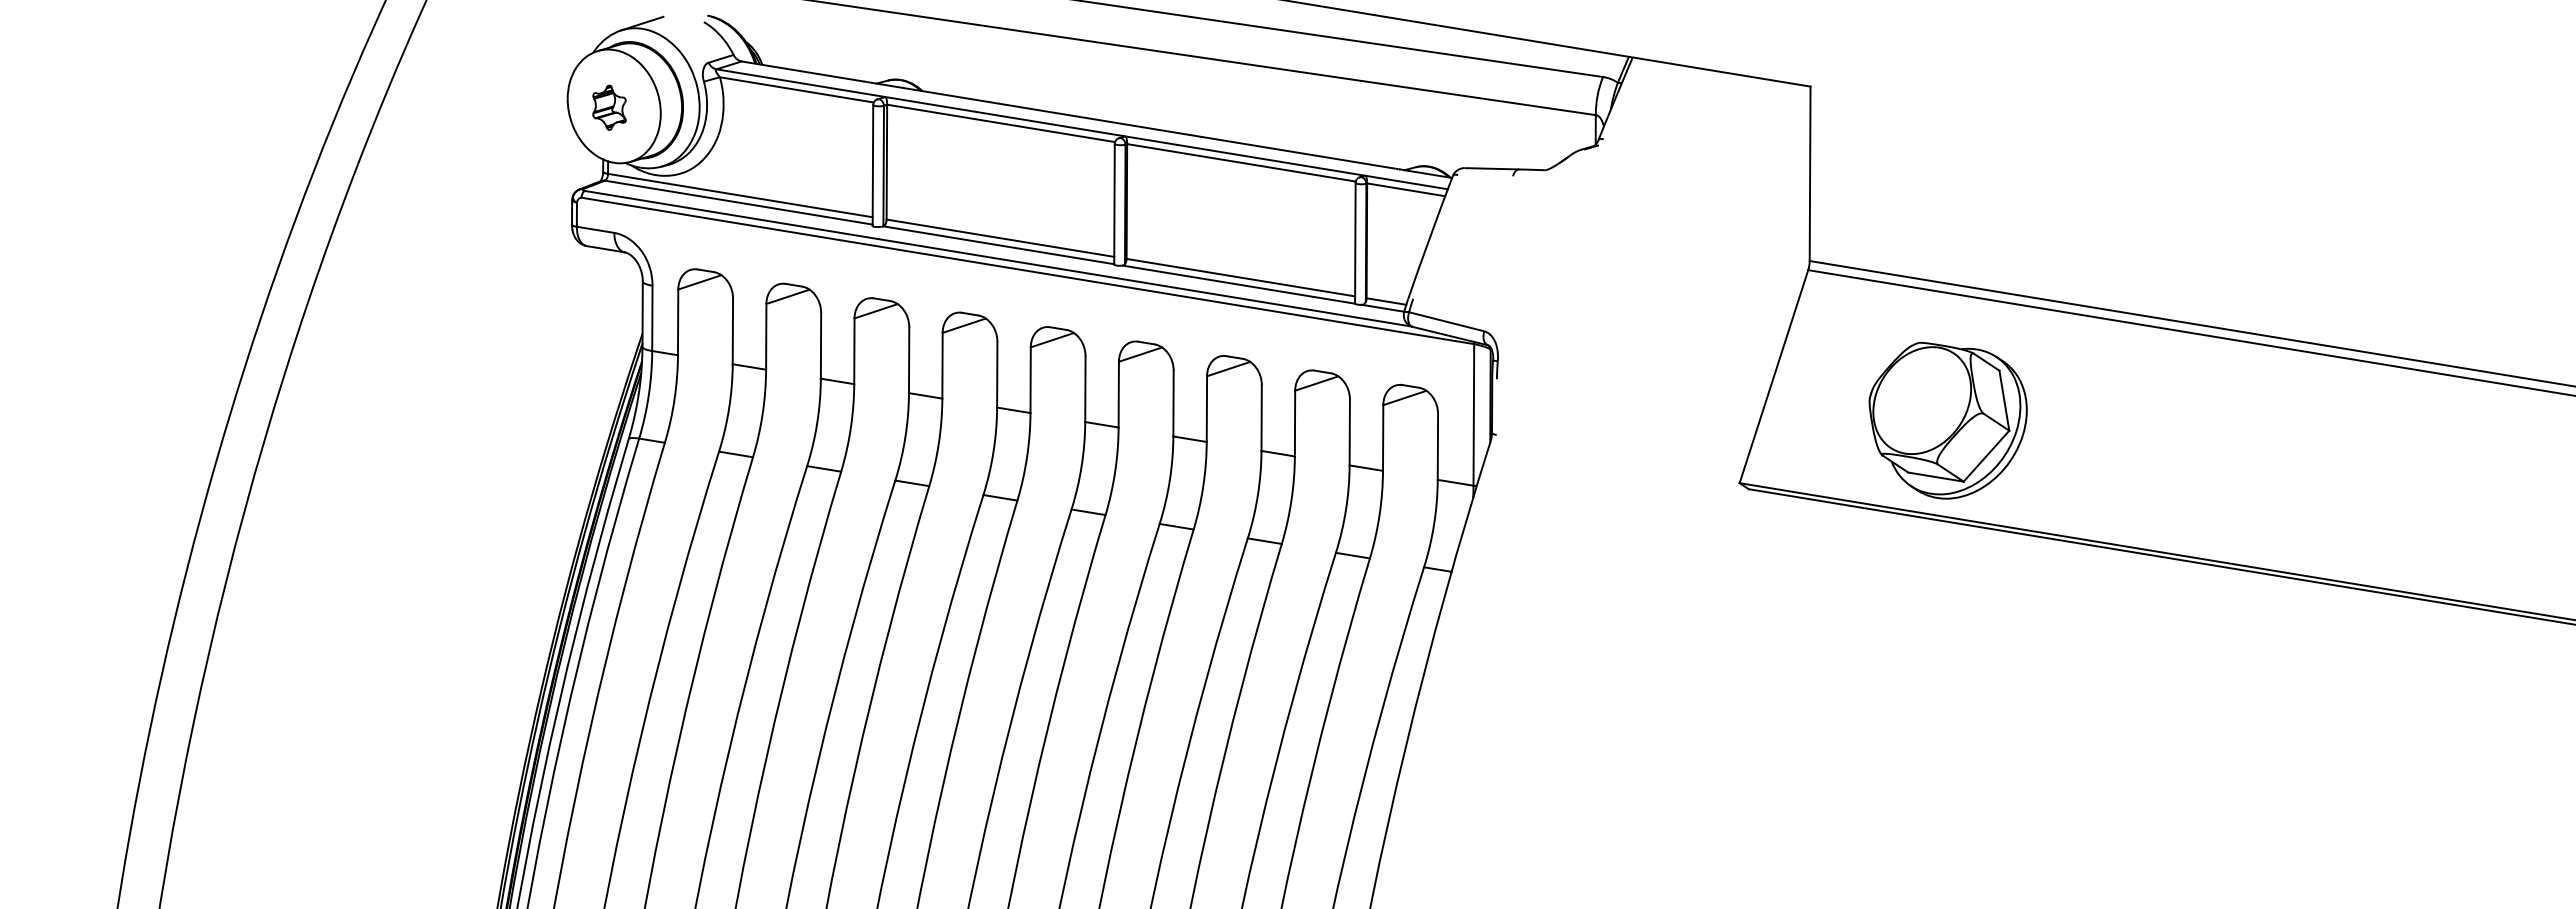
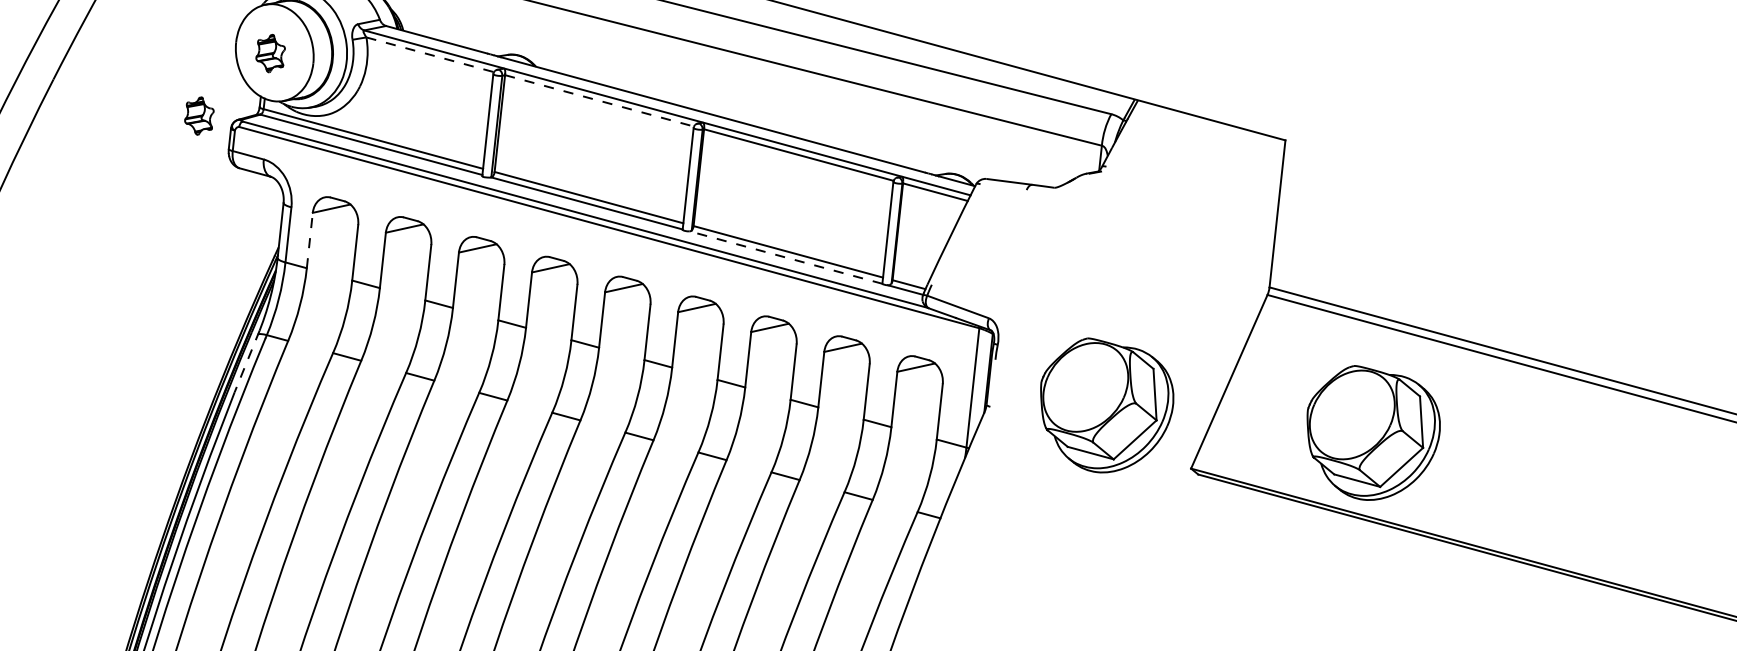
line: (796, 89) -> (429, 54), solid -> dashed
line: (1001, 123) -> (599, 100), solid -> dashed
part: (533, 189) -> (199, 115), added
line: (1238, 284) -> (785, 257), solid -> dashed
line: (678, 322) -> (310, 240), solid -> dashed
part: (1631, 420) -> (1105, 406), added
line: (619, 472) -> (247, 362), solid -> dashed

